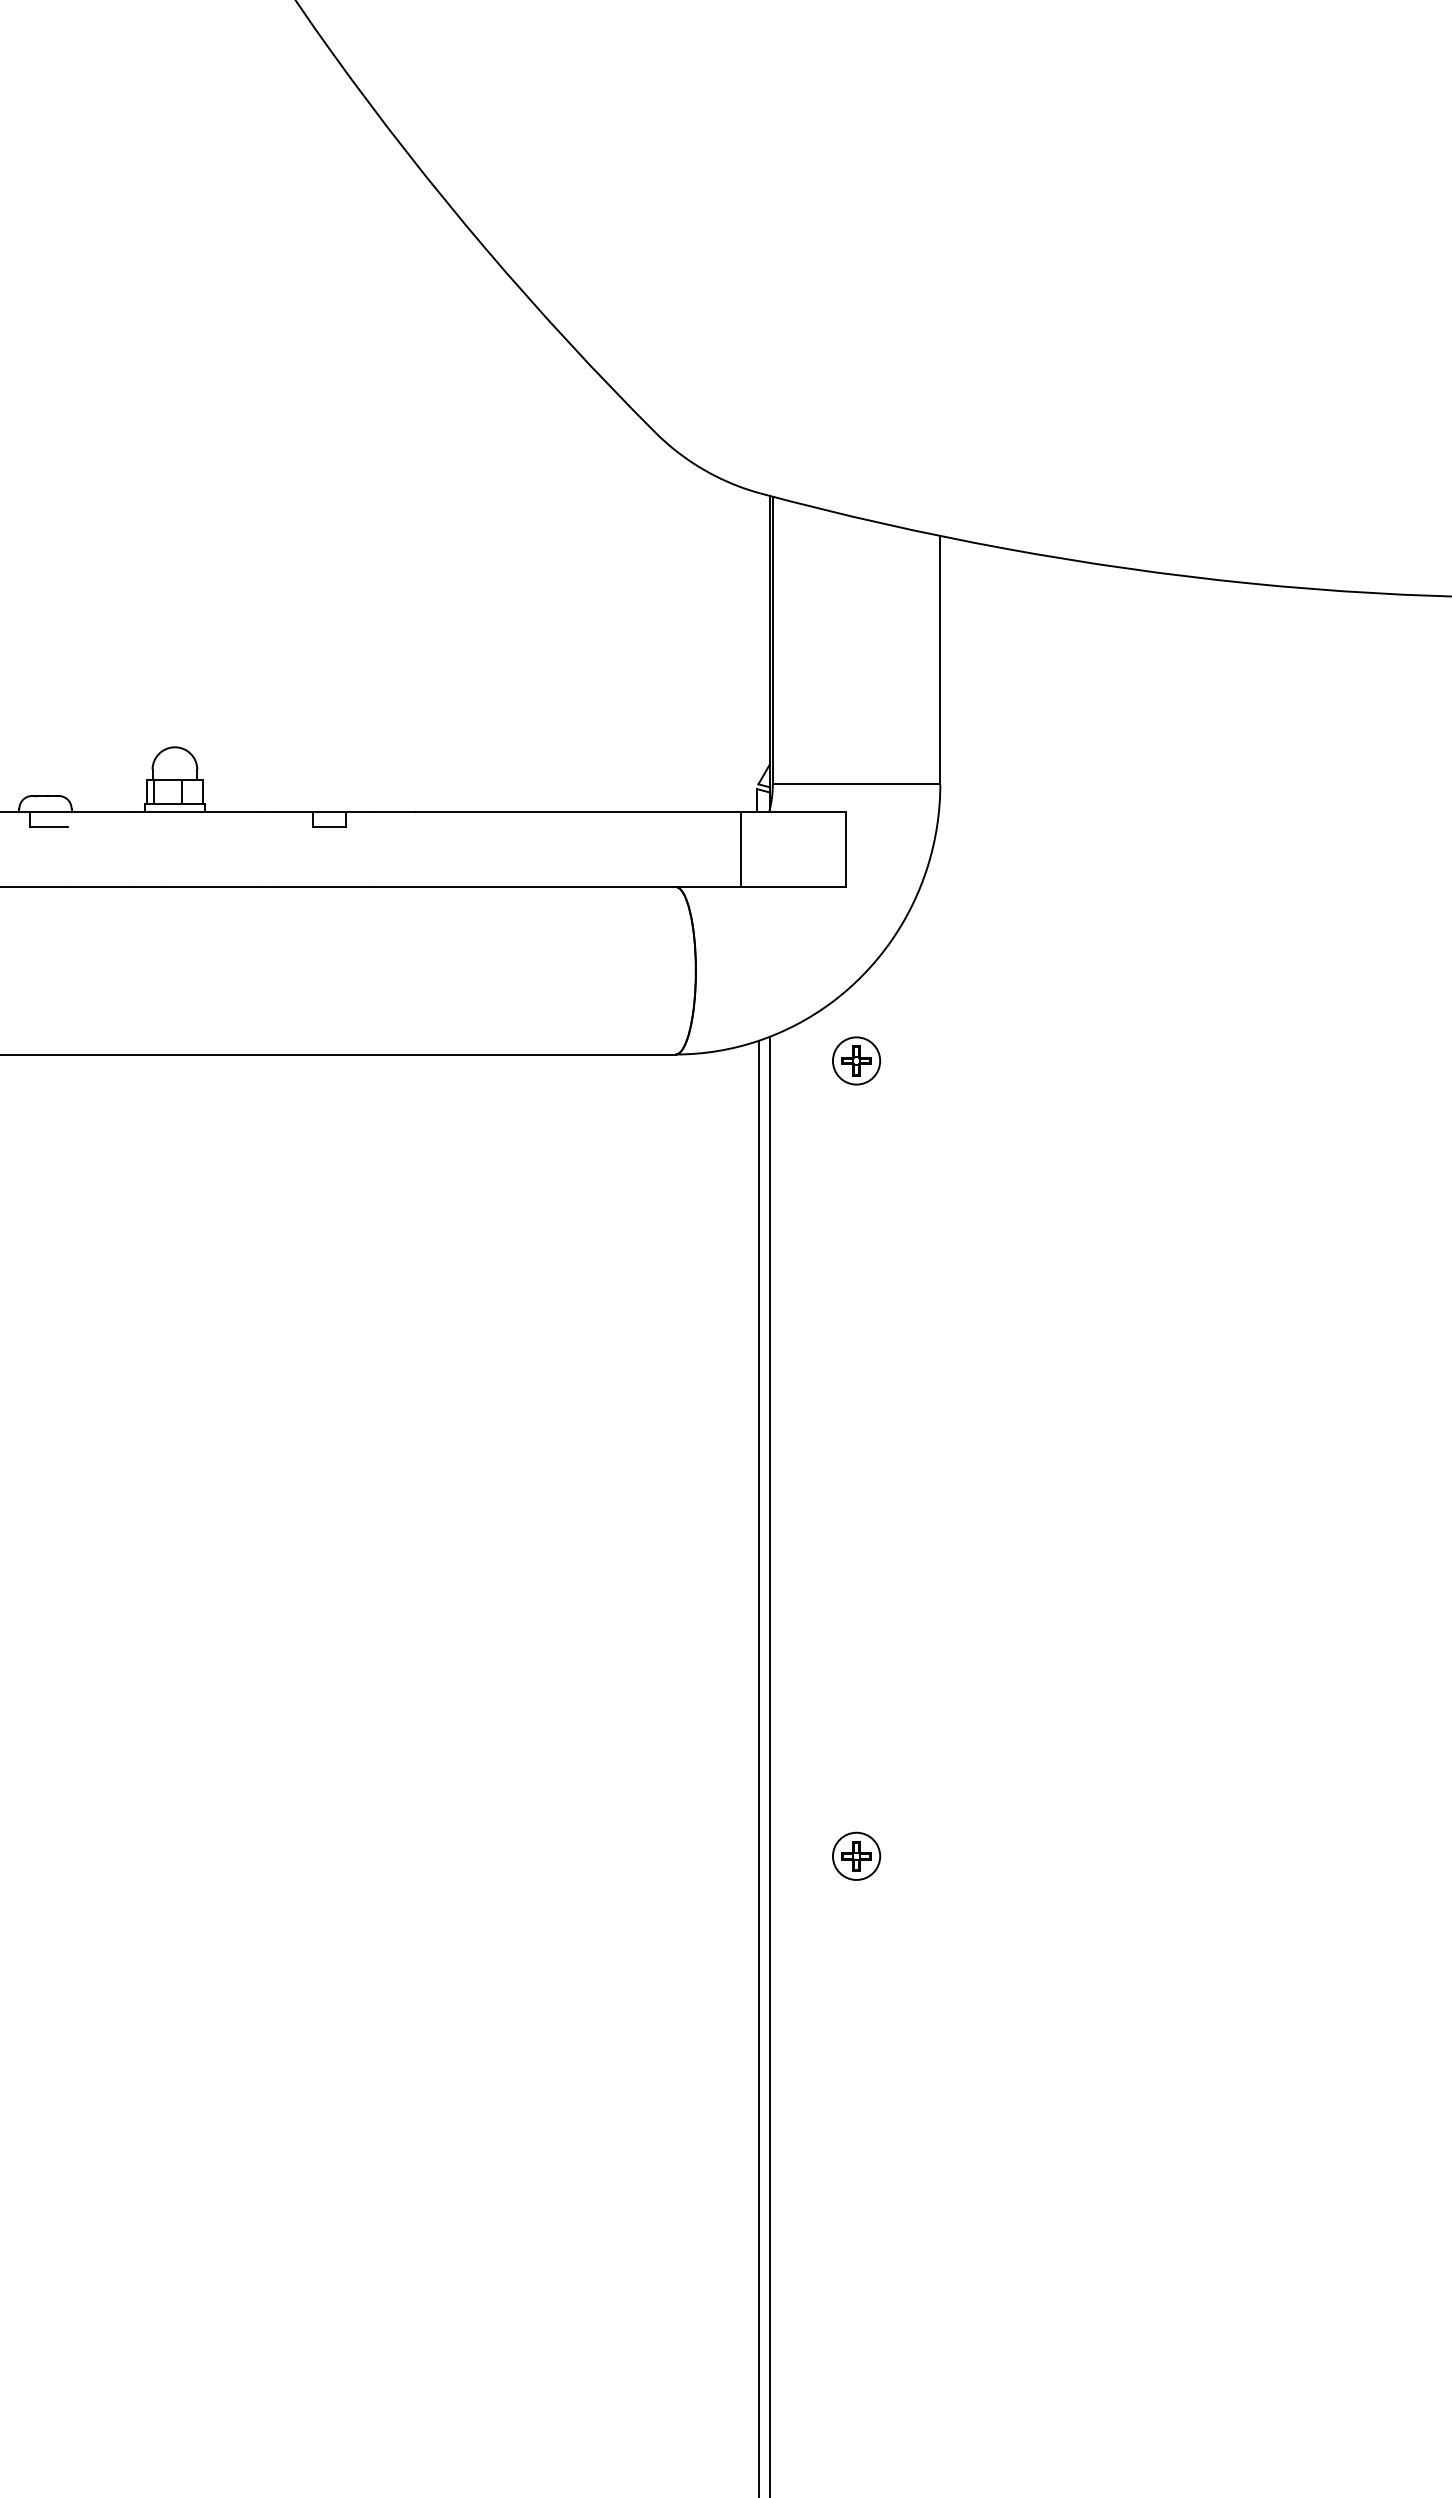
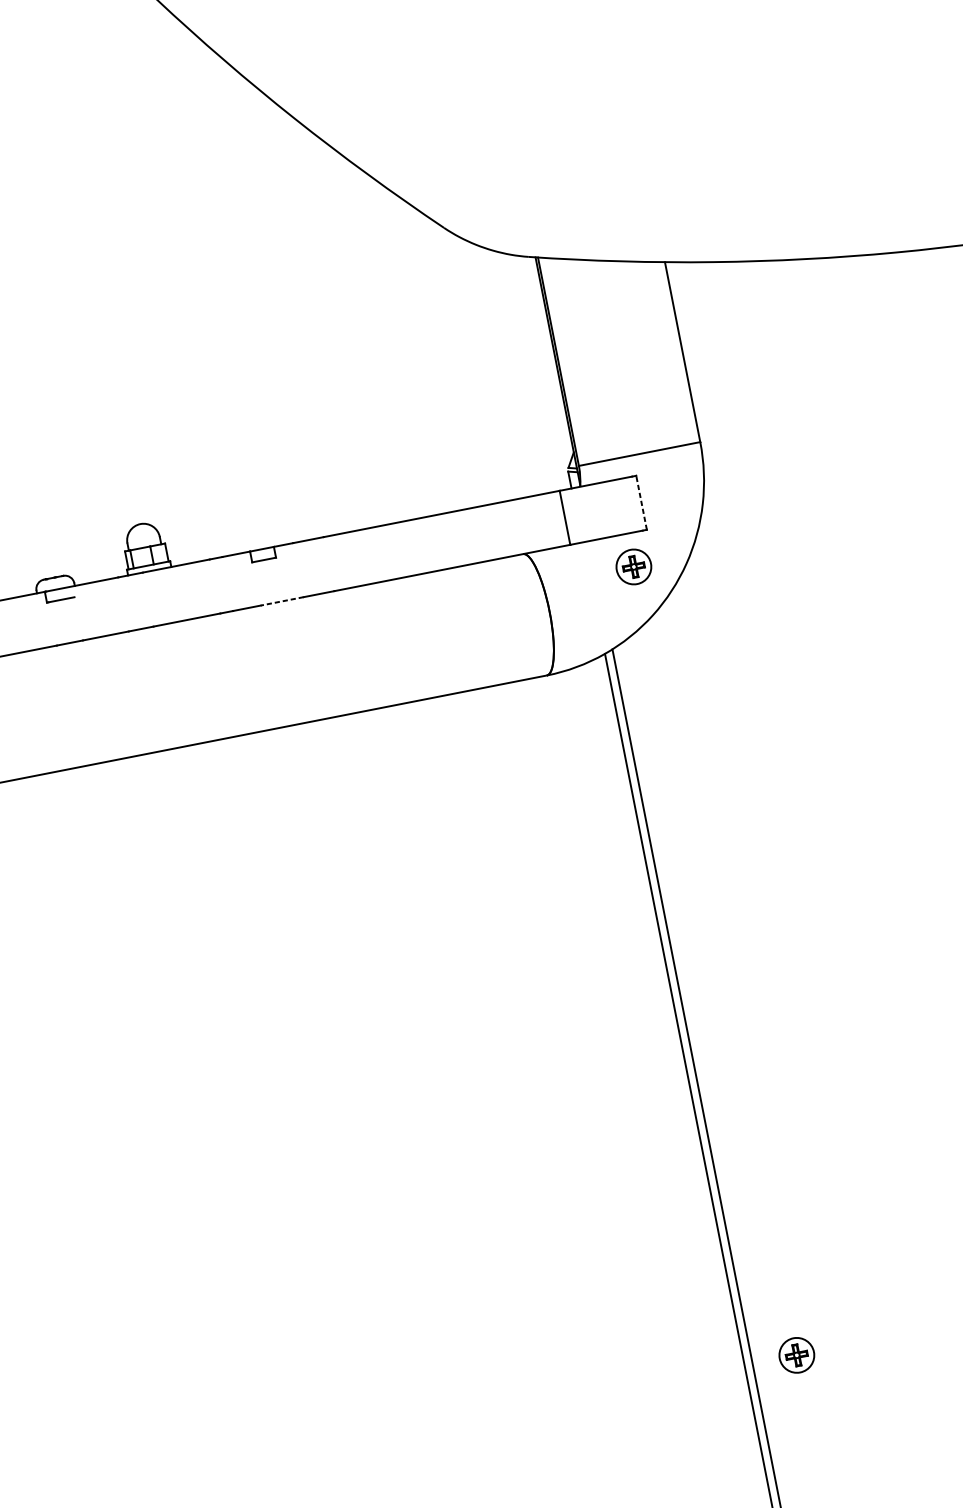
line: (846, 849) -> (641, 502), solid -> dashed
line: (343, 887) -> (282, 601), solid -> dashed
part: (856, 1060) -> (633, 566), moved
part: (856, 1855) -> (796, 1354), moved

